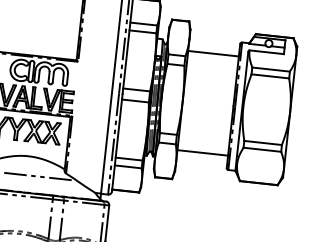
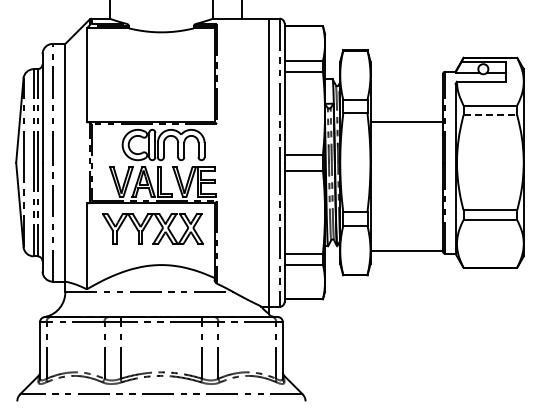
line: (213, 53) -> (406, 121), moved
line: (270, 76) -> (490, 115), solid -> dashed
line: (202, 152) -> (406, 250), moved

